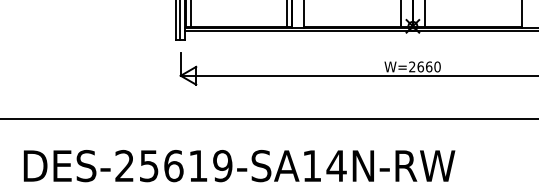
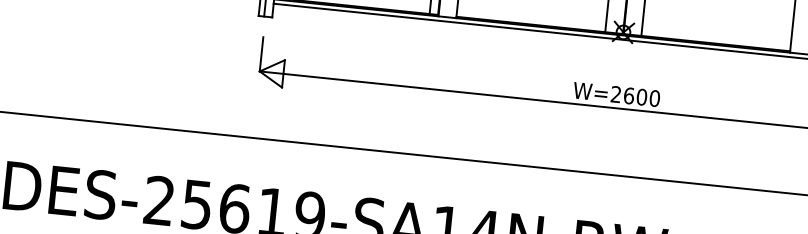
text: (429, 66) -> (642, 96), W=2660 -> W=2600

